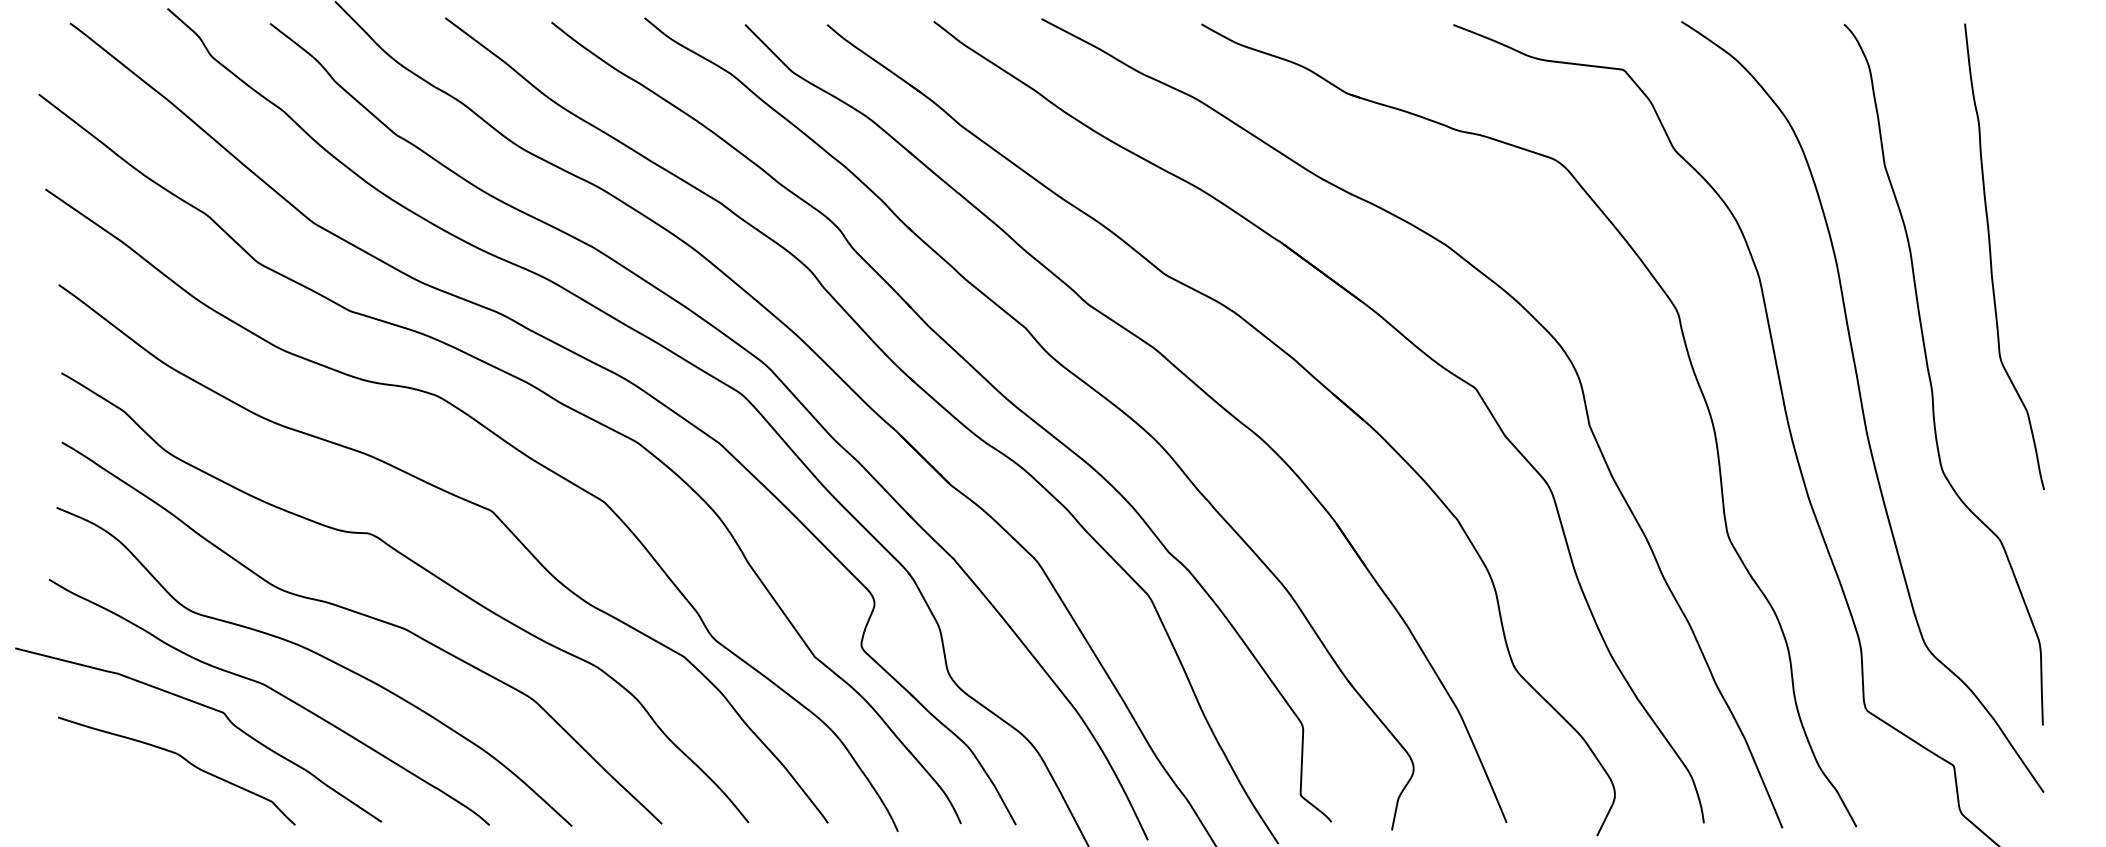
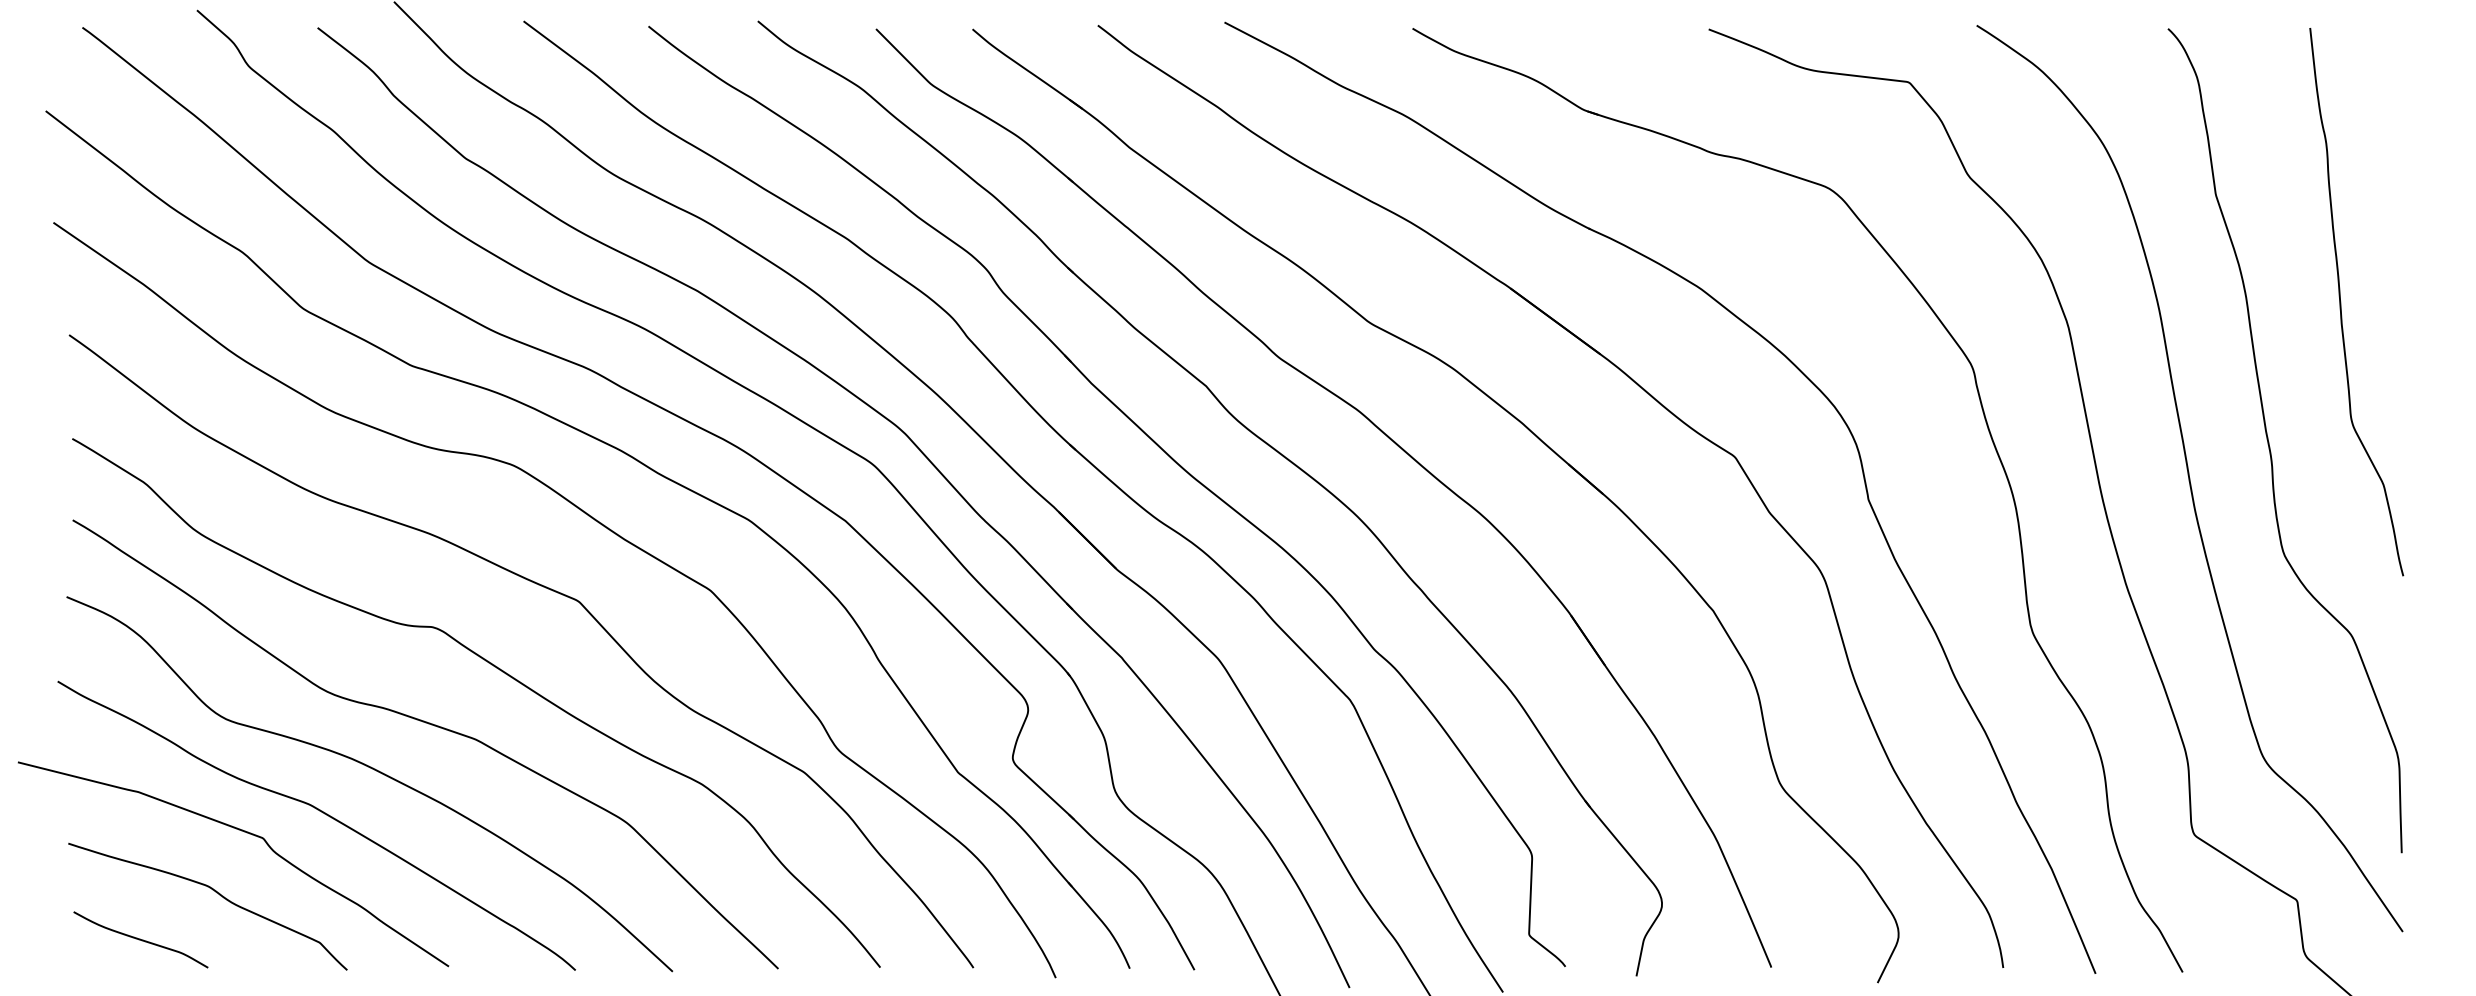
curve: (119, 799) -> (140, 939), added

